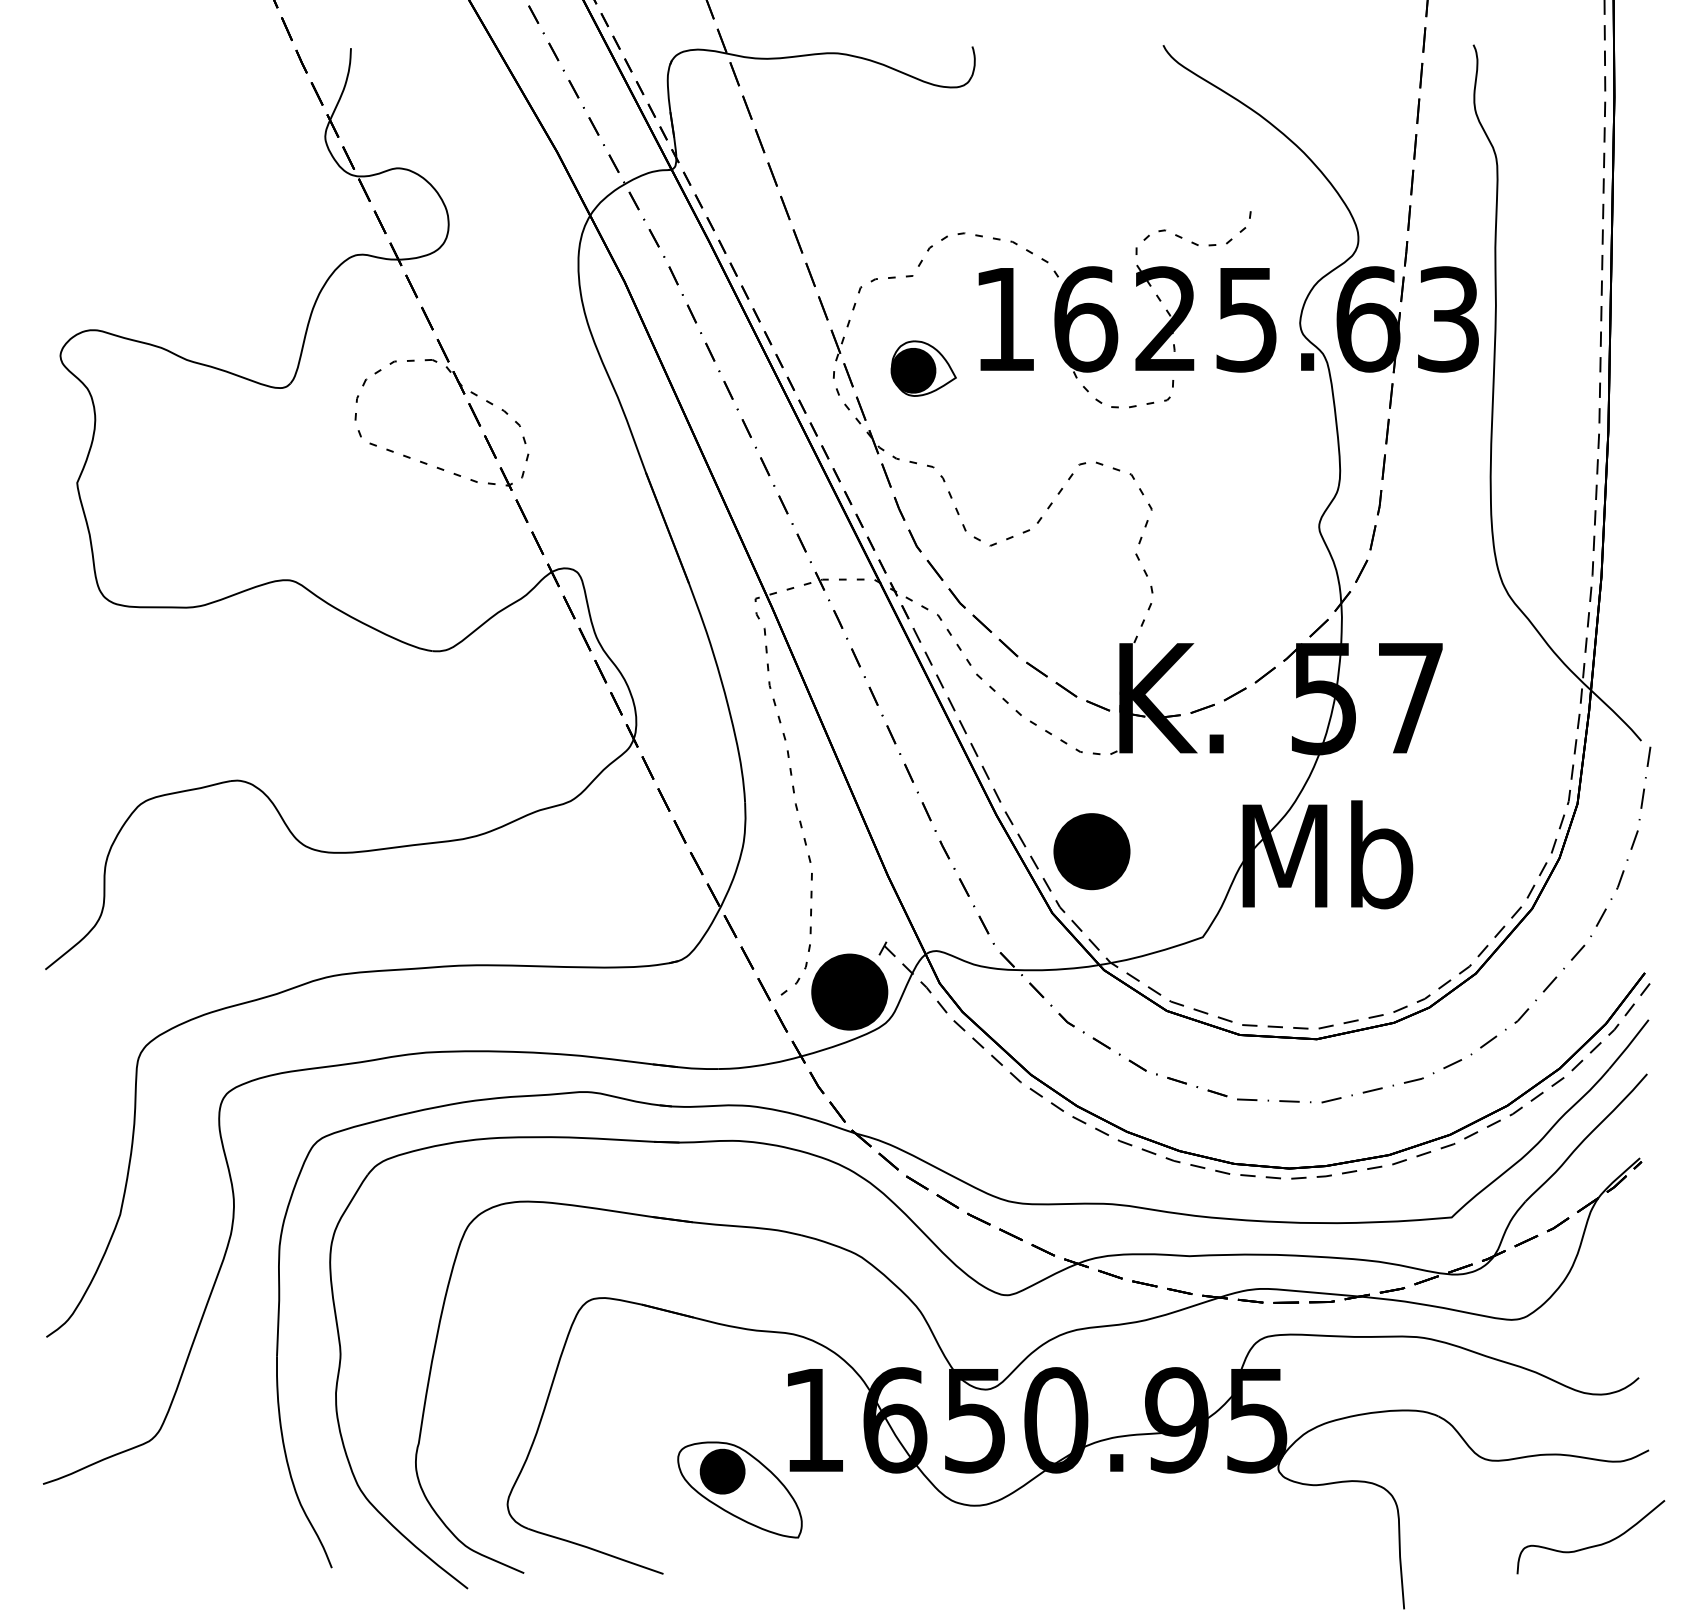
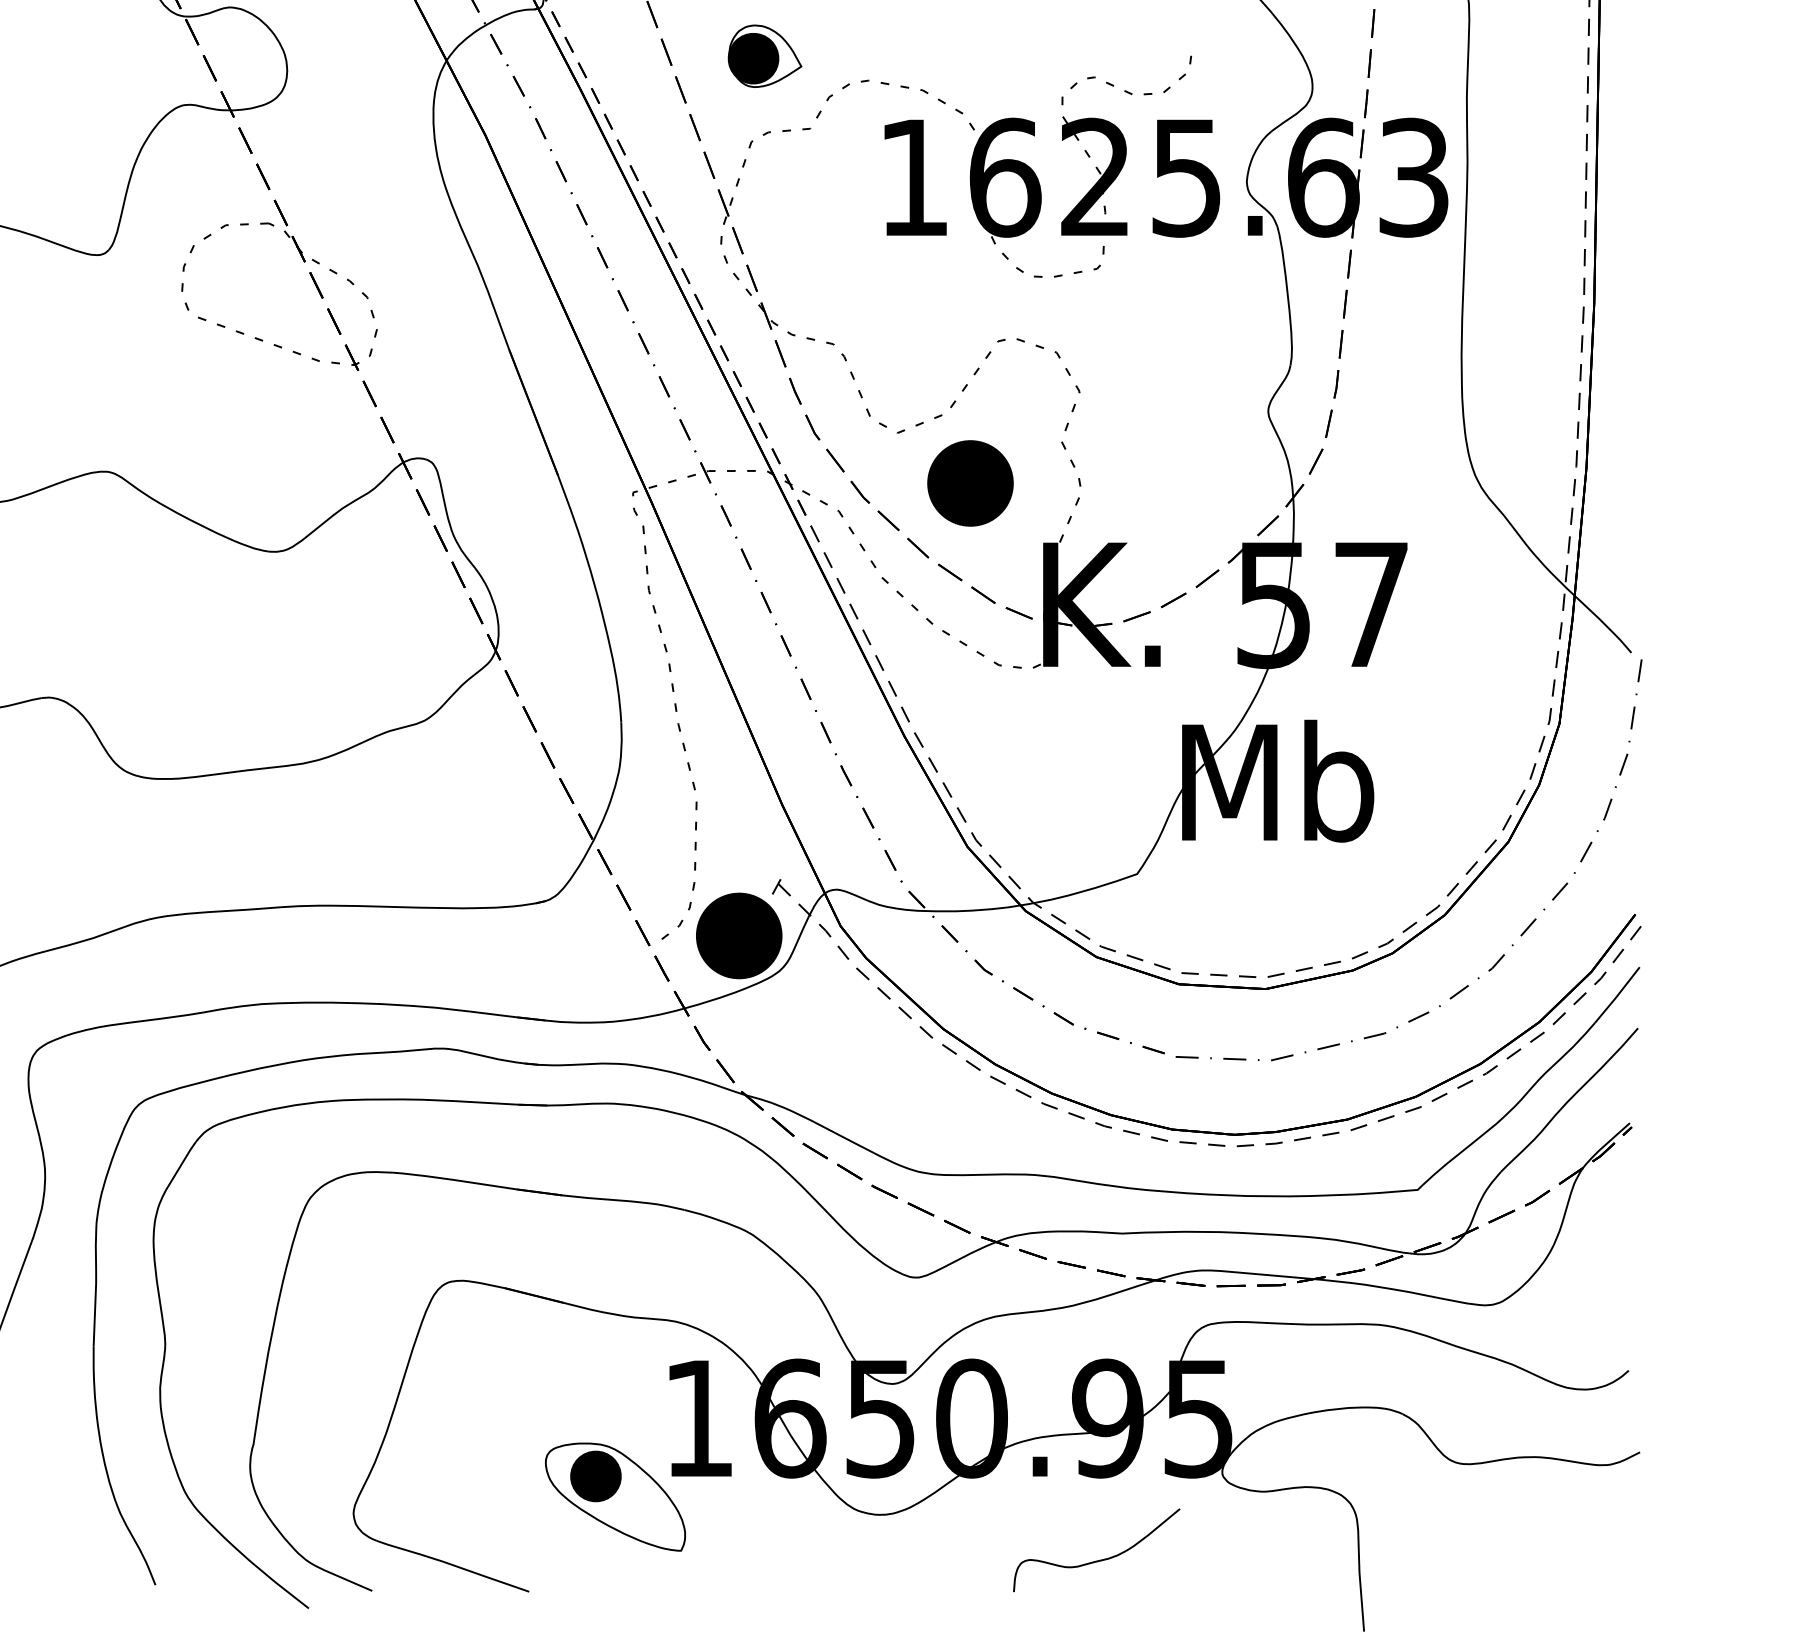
part: (923, 368) -> (764, 56), moved
part: (1091, 851) -> (969, 483), moved
curve: (1592, 1545) -> (1098, 1559), moved

